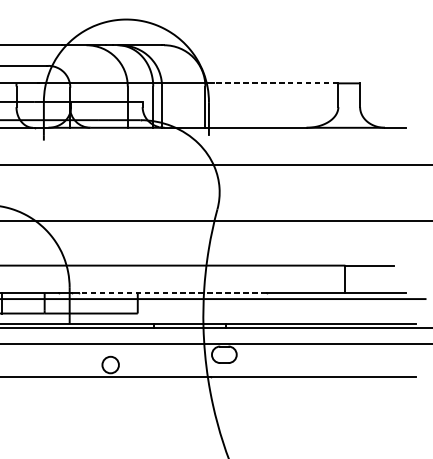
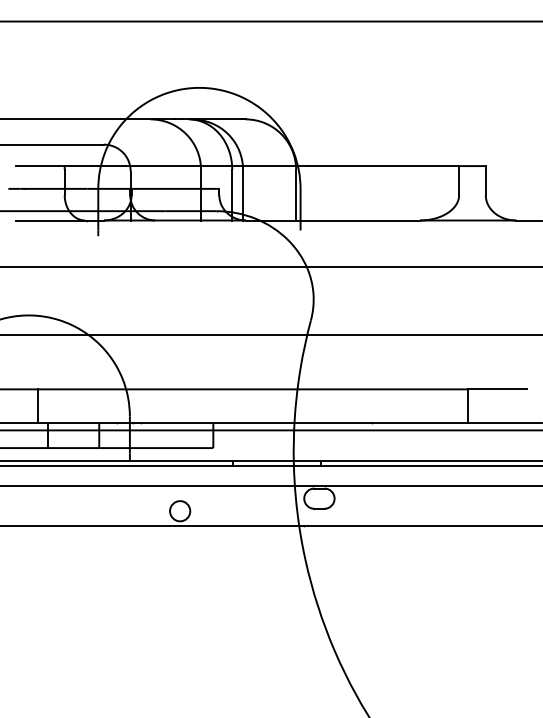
line: (275, 83) -> (382, 166), dashed -> solid
line: (172, 292) -> (255, 422), dashed -> solid

